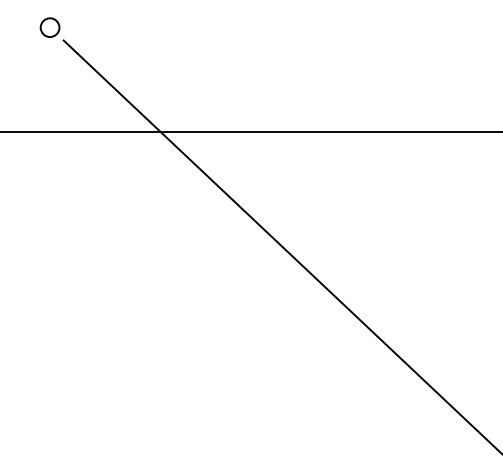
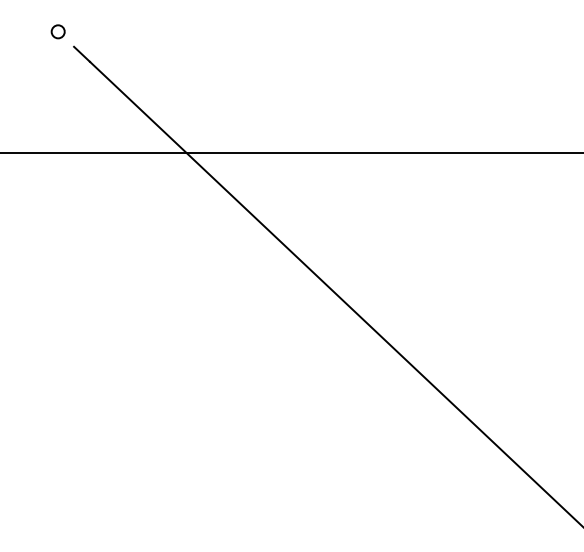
circle: (49, 27) -> (57, 31), size x0.6

